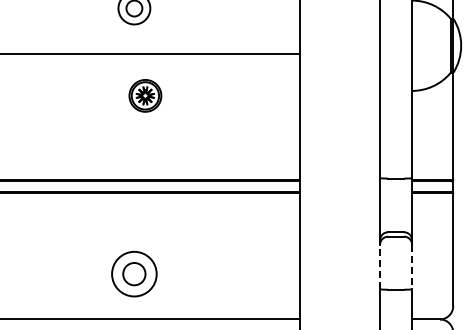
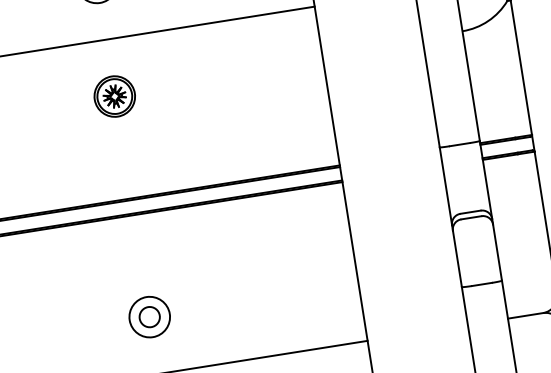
part: (145, 95) -> (114, 96), moved
line: (380, 266) -> (457, 258), dashed -> solid
line: (412, 267) -> (498, 253), dashed -> solid
part: (134, 274) -> (149, 317), size x0.71

